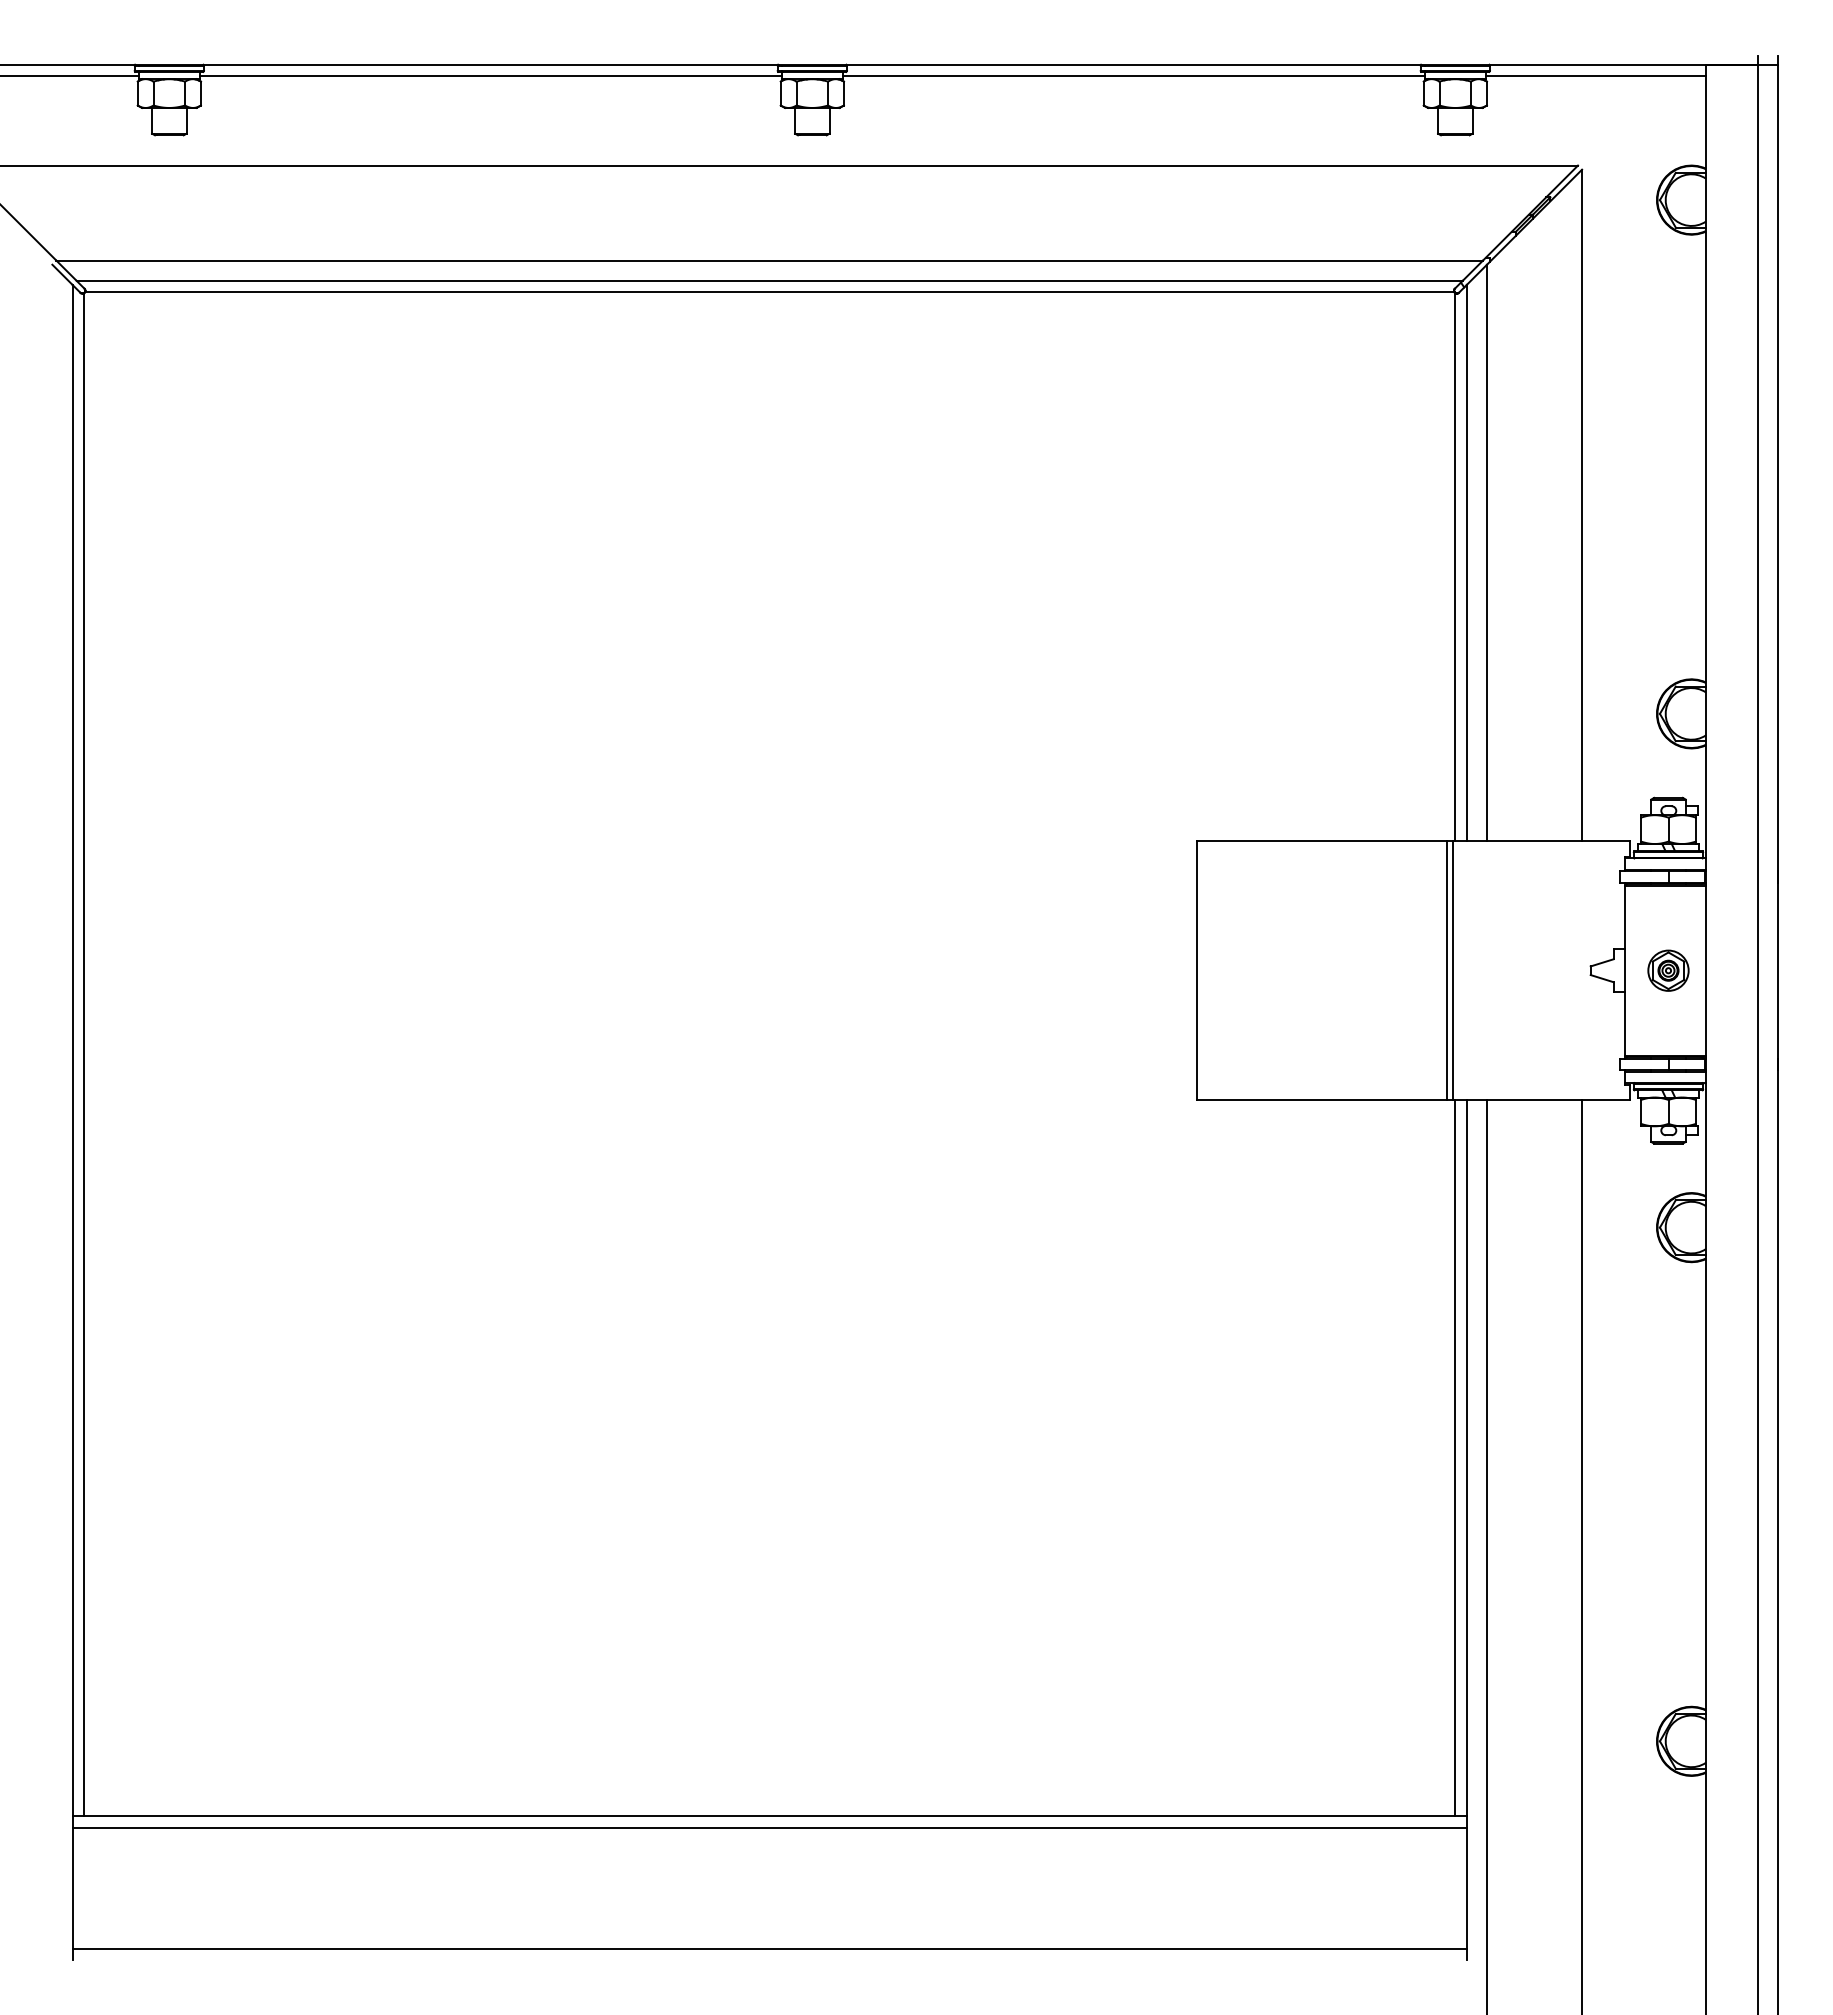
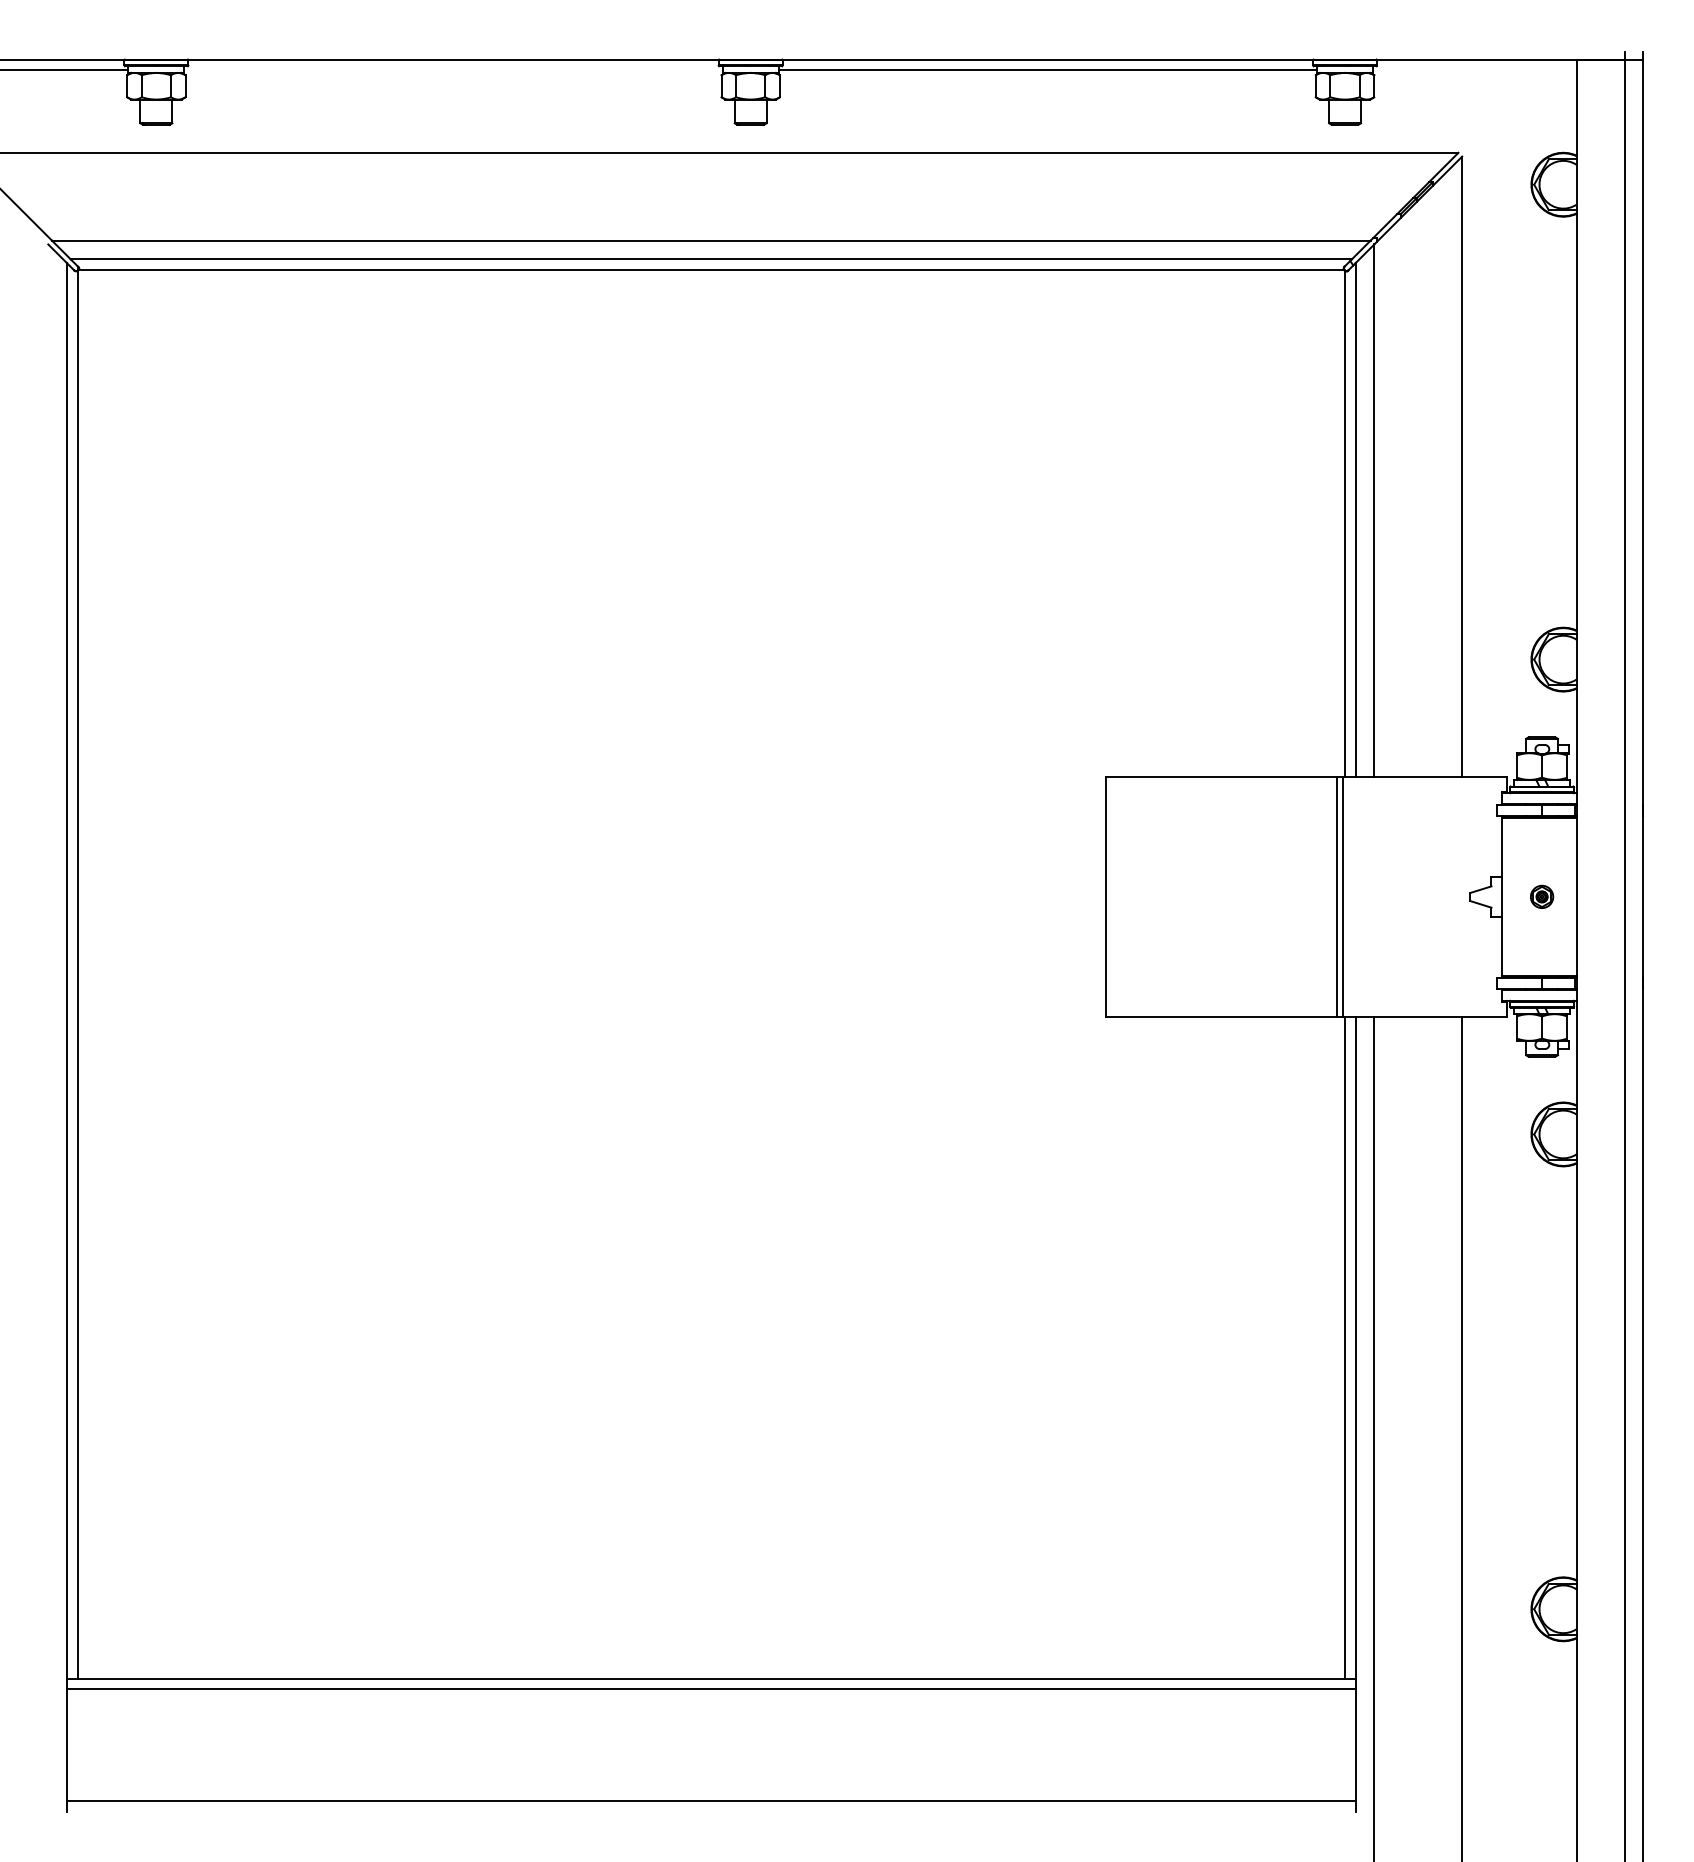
line: (490, 76) -> (453, 70), removed
line: (1595, 76) -> (1474, 70), removed
part: (1668, 970) -> (1542, 896), size x0.6

